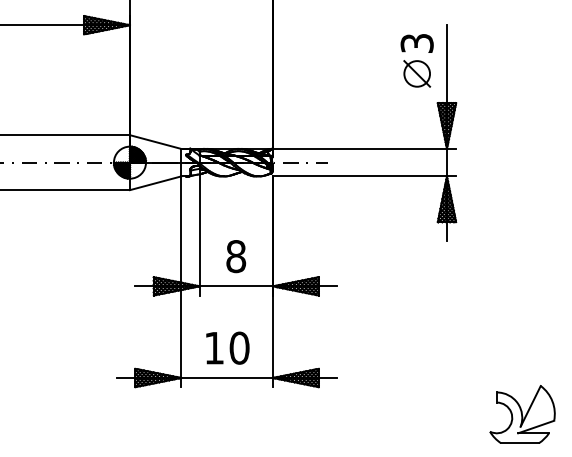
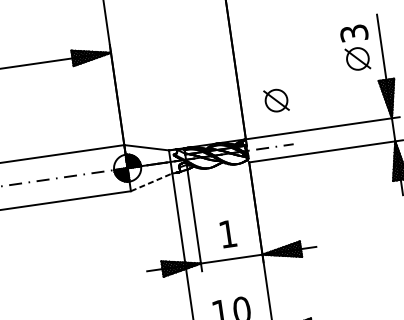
part: (315, 108) -> (276, 100), added
line: (155, 183) -> (151, 182), solid -> dashed
text: (236, 256) -> (228, 234), 8 -> 1

